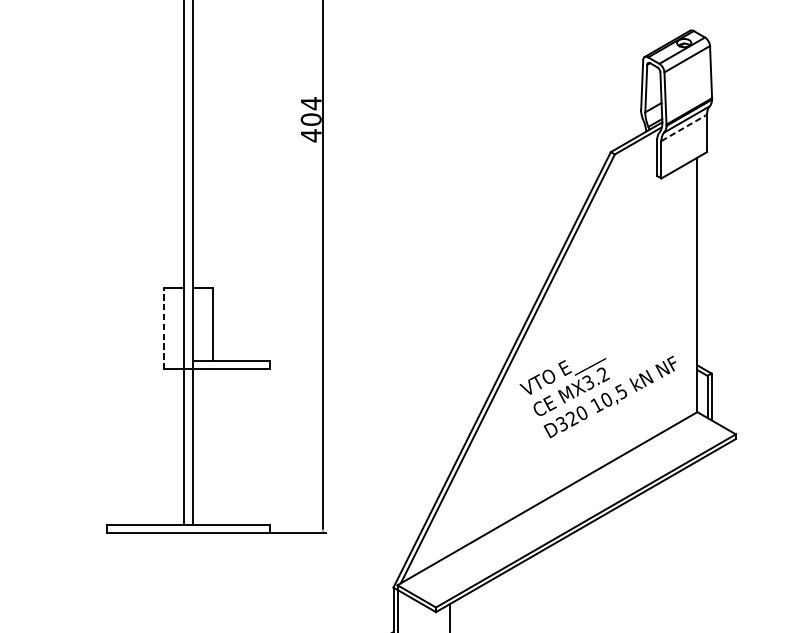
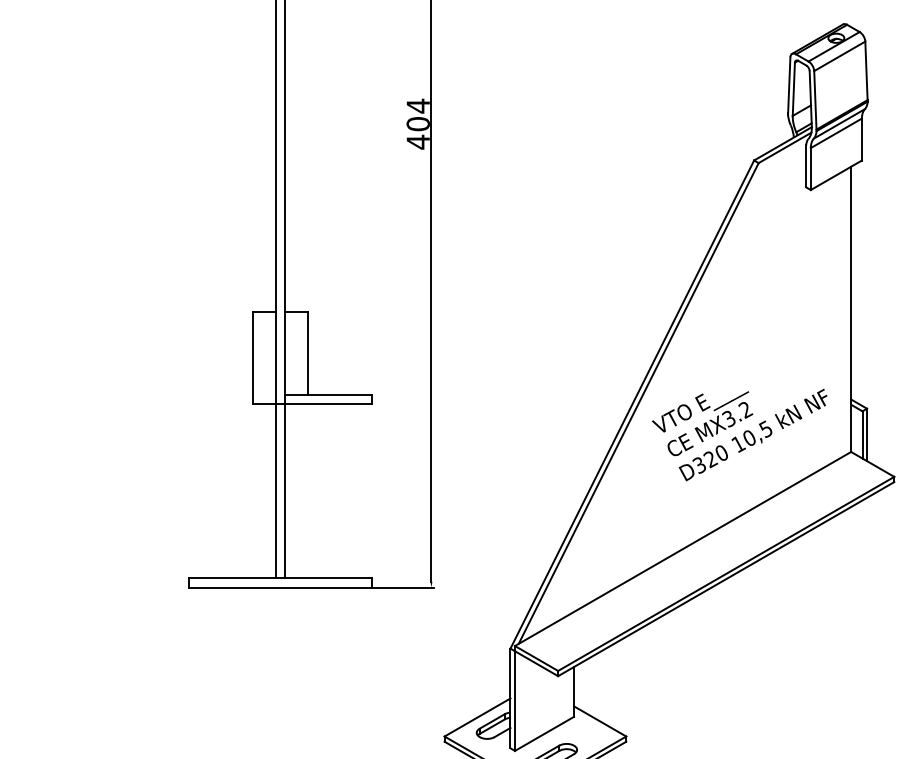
line: (684, 128) -> (836, 133), dashed -> solid
line: (164, 328) -> (253, 358), dashed -> solid

